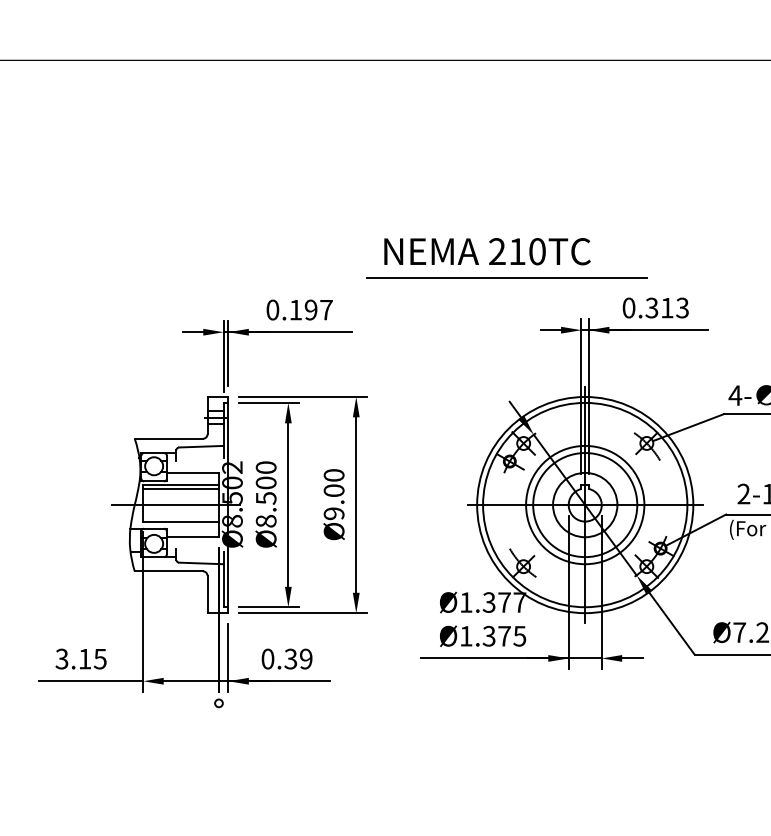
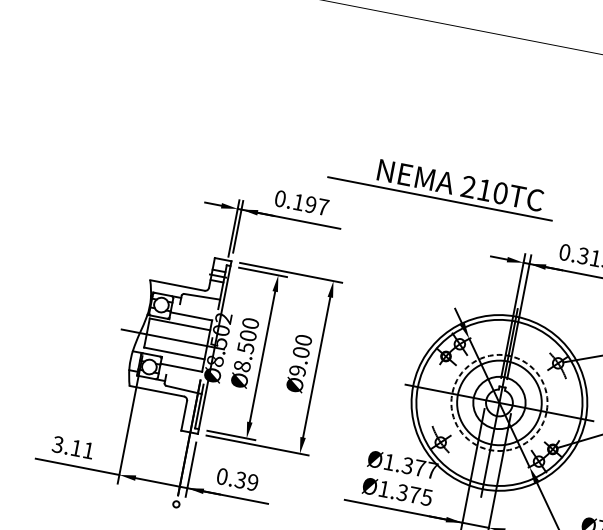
line: (506, 277) -> (439, 198), moved
line: (180, 488) -> (179, 326), removed
circle: (585, 504) -> (499, 402), solid -> dashed
text: (99, 659) -> (87, 450), 3.15 -> 3.11

